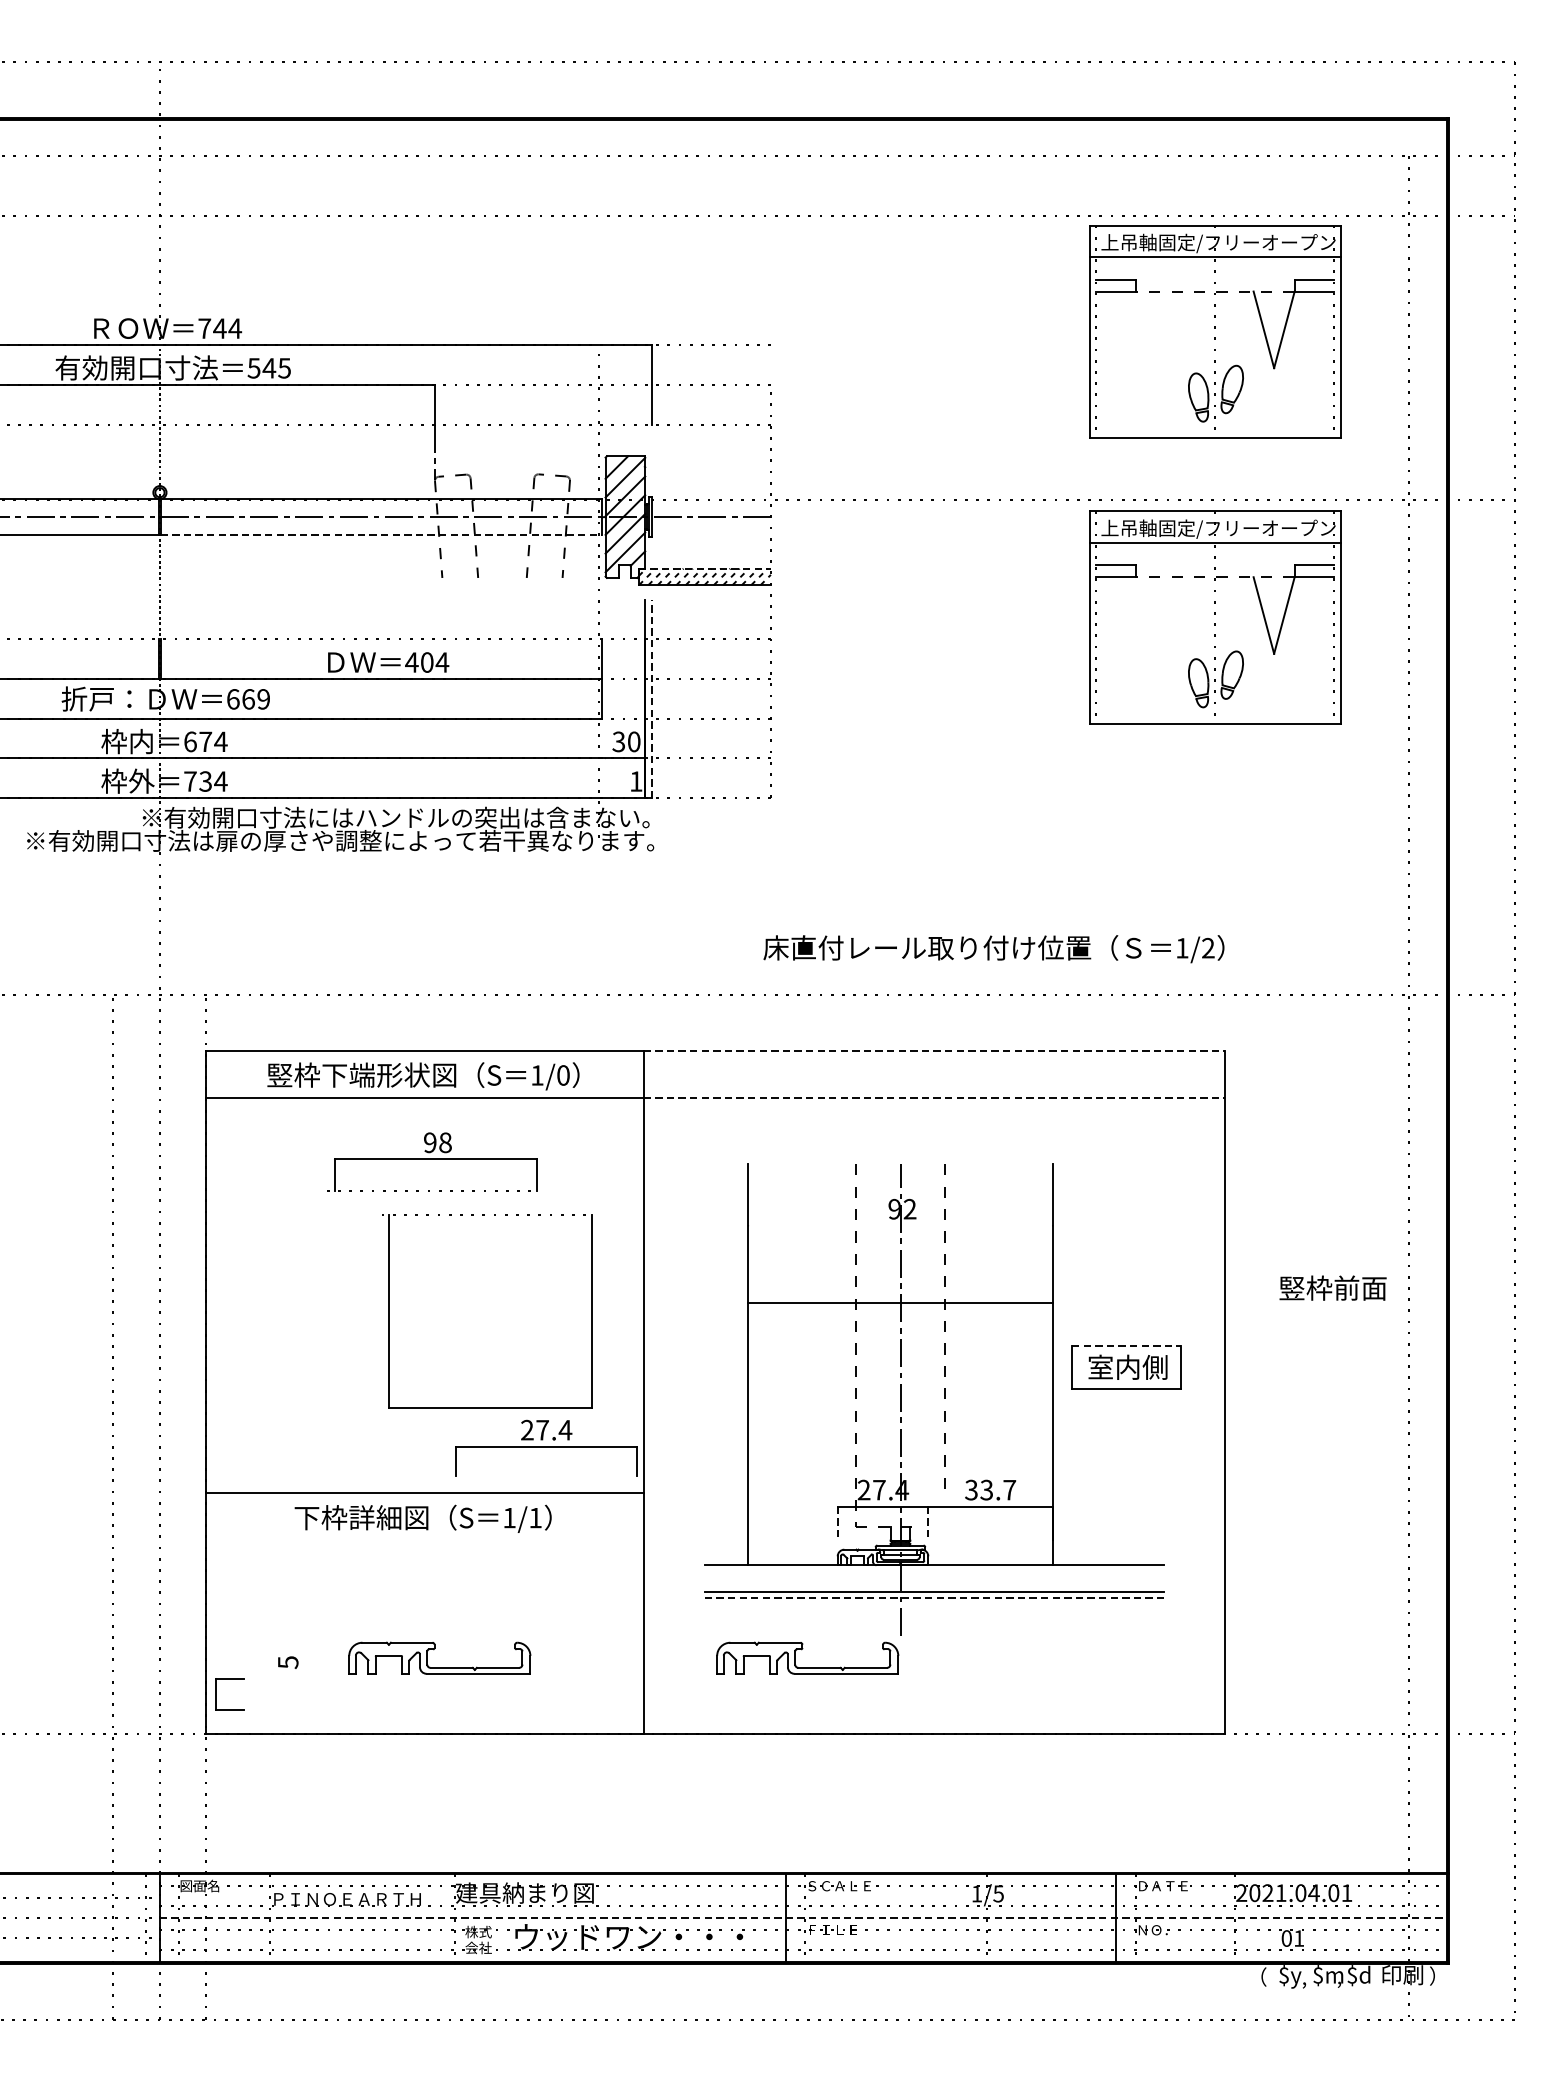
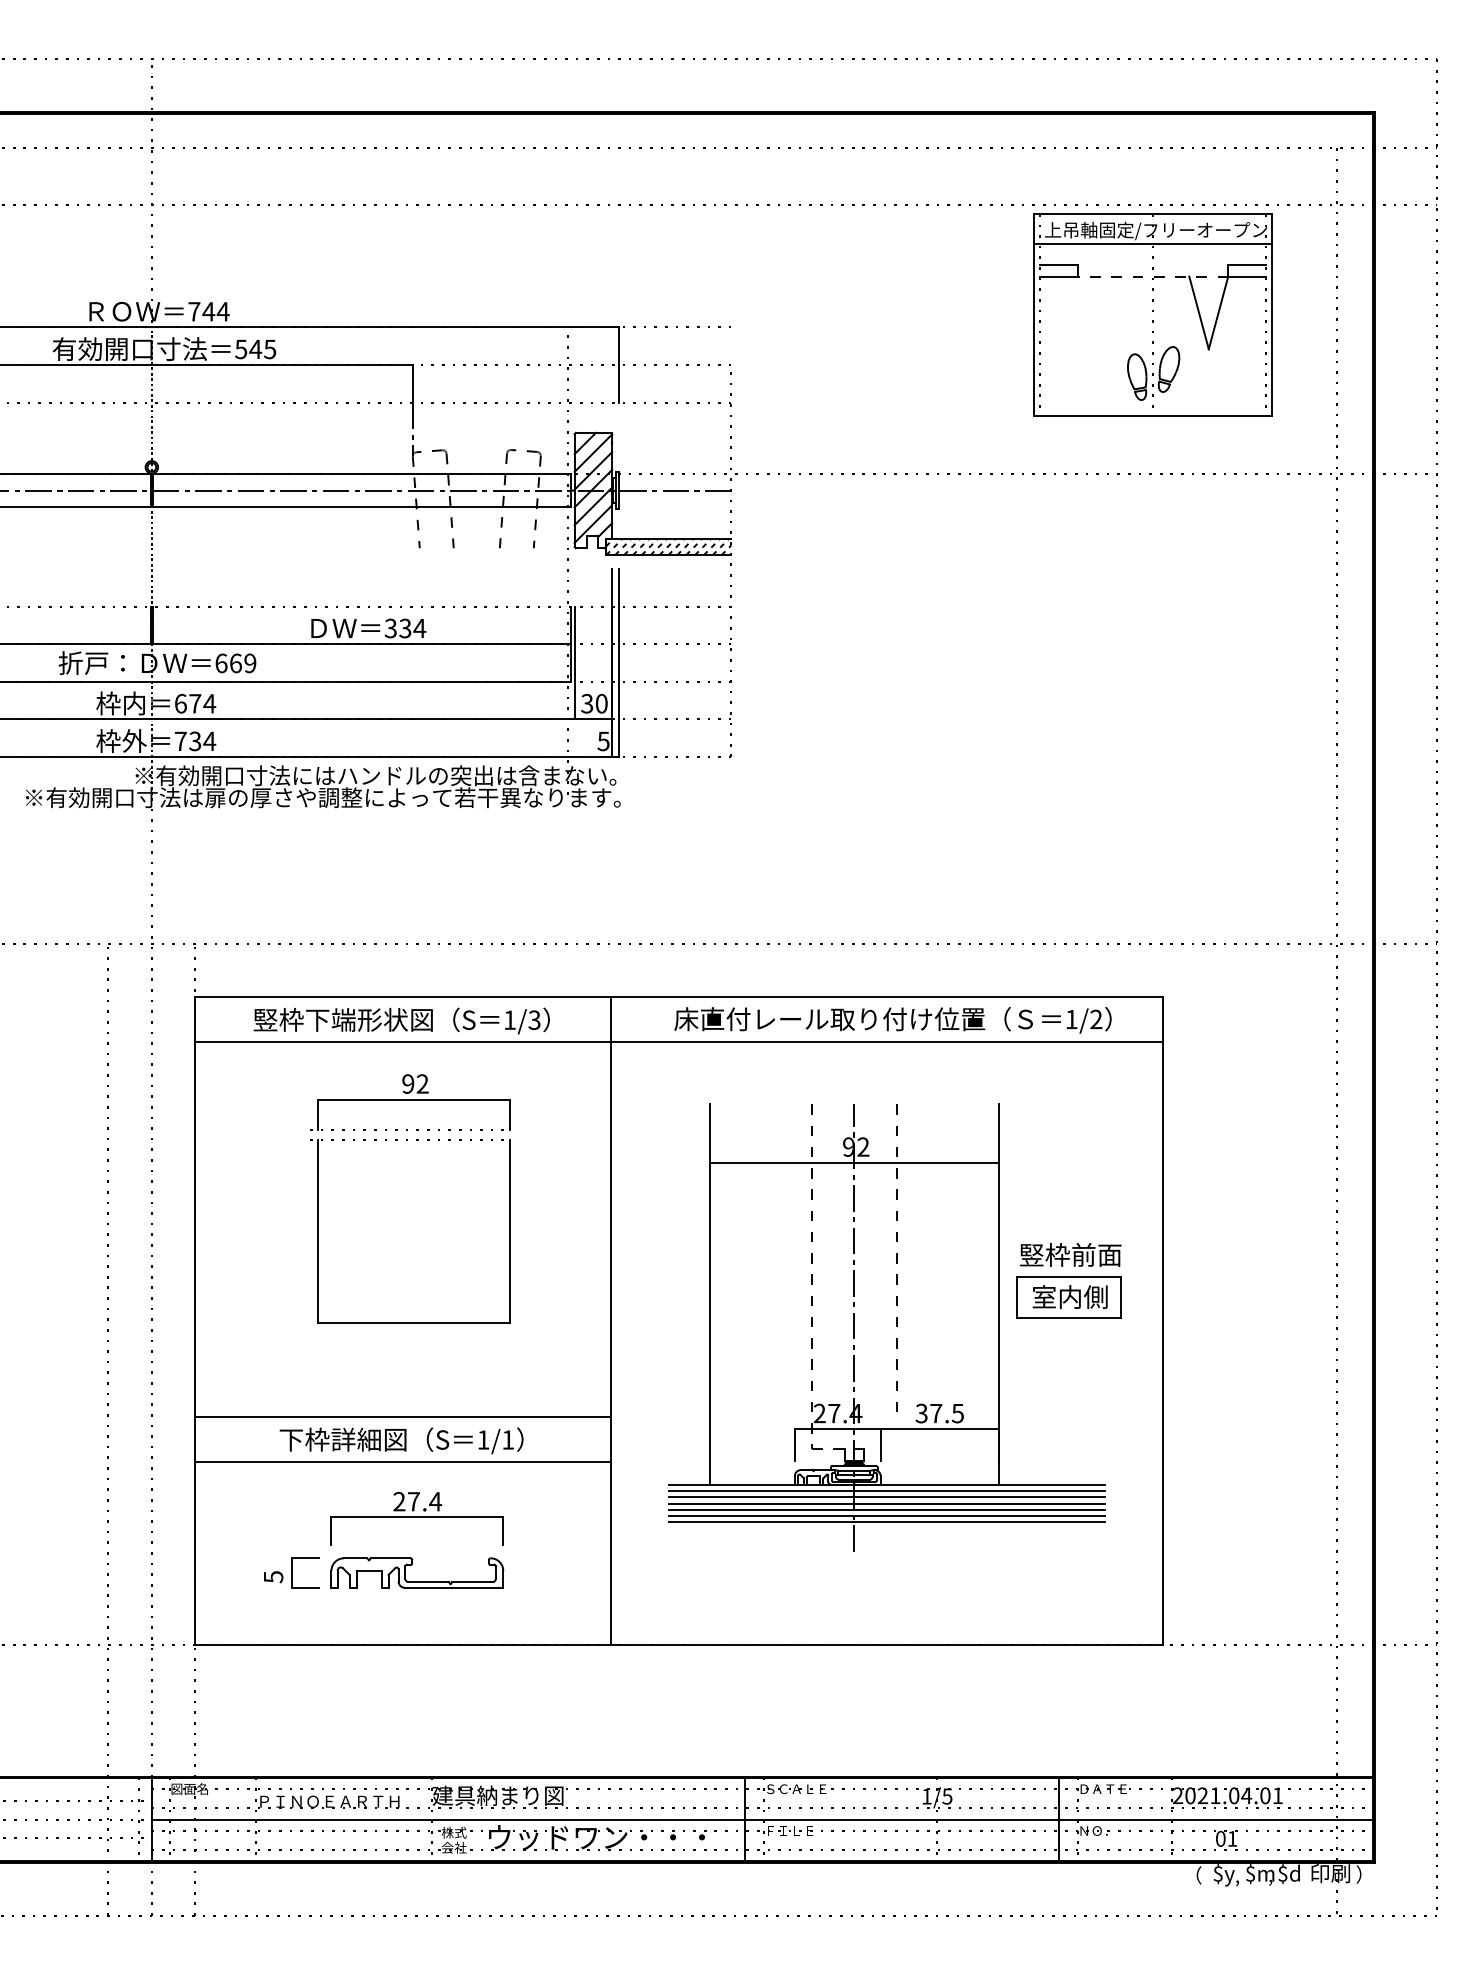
line: (381, 534) -> (362, 507), dashed -> solid
line: (704, 568) -> (668, 539), dashed -> solid
part: (1214, 617) -> (1152, 585), removed
text: (418, 662) -> (397, 628), 404 -> 334
line: (605, 698) -> (574, 662), added
line: (651, 698) -> (618, 662), dashed -> solid
text: (636, 781) -> (603, 741), 1 -> 5
text: (993, 949) -> (892, 1020), moved
line: (934, 1050) -> (886, 996), dashed -> solid
text: (563, 1074) -> (534, 1019), 1/0 -> 1/3
line: (934, 1098) -> (886, 1042), dashed -> solid
text: (445, 1142) -> (422, 1083), 98 -> 92
text: (1332, 1287) -> (1070, 1254), moved
line: (900, 1302) -> (854, 1162), moved
line: (1126, 1346) -> (1068, 1277), dashed -> solid
part: (487, 1406) -> (410, 1322), moved
part: (545, 1447) -> (416, 1518), moved
text: (997, 1490) -> (946, 1413), 33.7 -> 37.5
line: (837, 1522) -> (794, 1444), dashed -> solid
line: (928, 1522) -> (880, 1444), dashed -> solid
line: (424, 1540) -> (402, 1461), added
line: (934, 1572) -> (886, 1491), added
line: (934, 1578) -> (886, 1497), added
line: (934, 1584) -> (886, 1503), added
line: (934, 1598) -> (886, 1516), dashed -> solid
line: (934, 1604) -> (886, 1522), added
part: (807, 1667) -> (766, 1581), removed
part: (216, 1693) -> (292, 1572), moved
line: (803, 1918) -> (762, 1819), dashed -> solid

